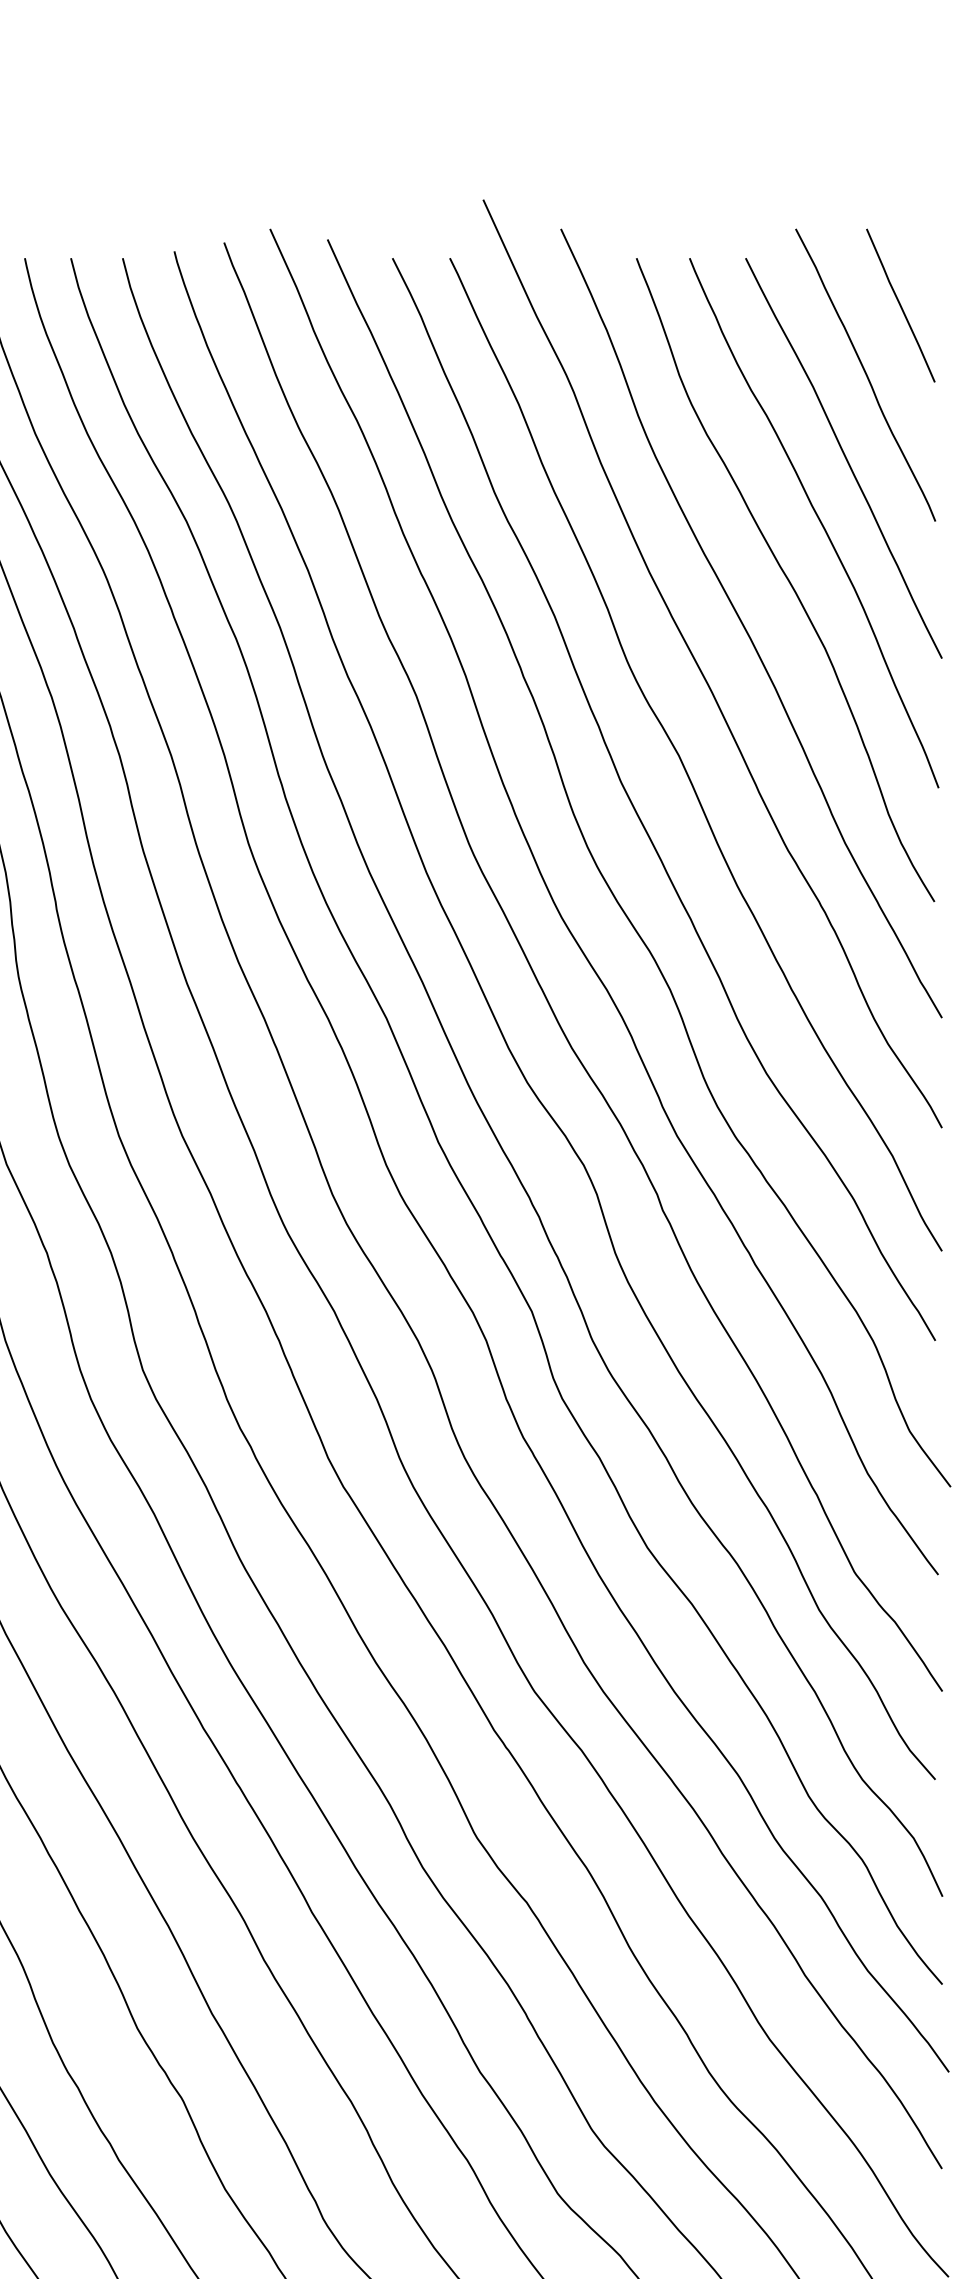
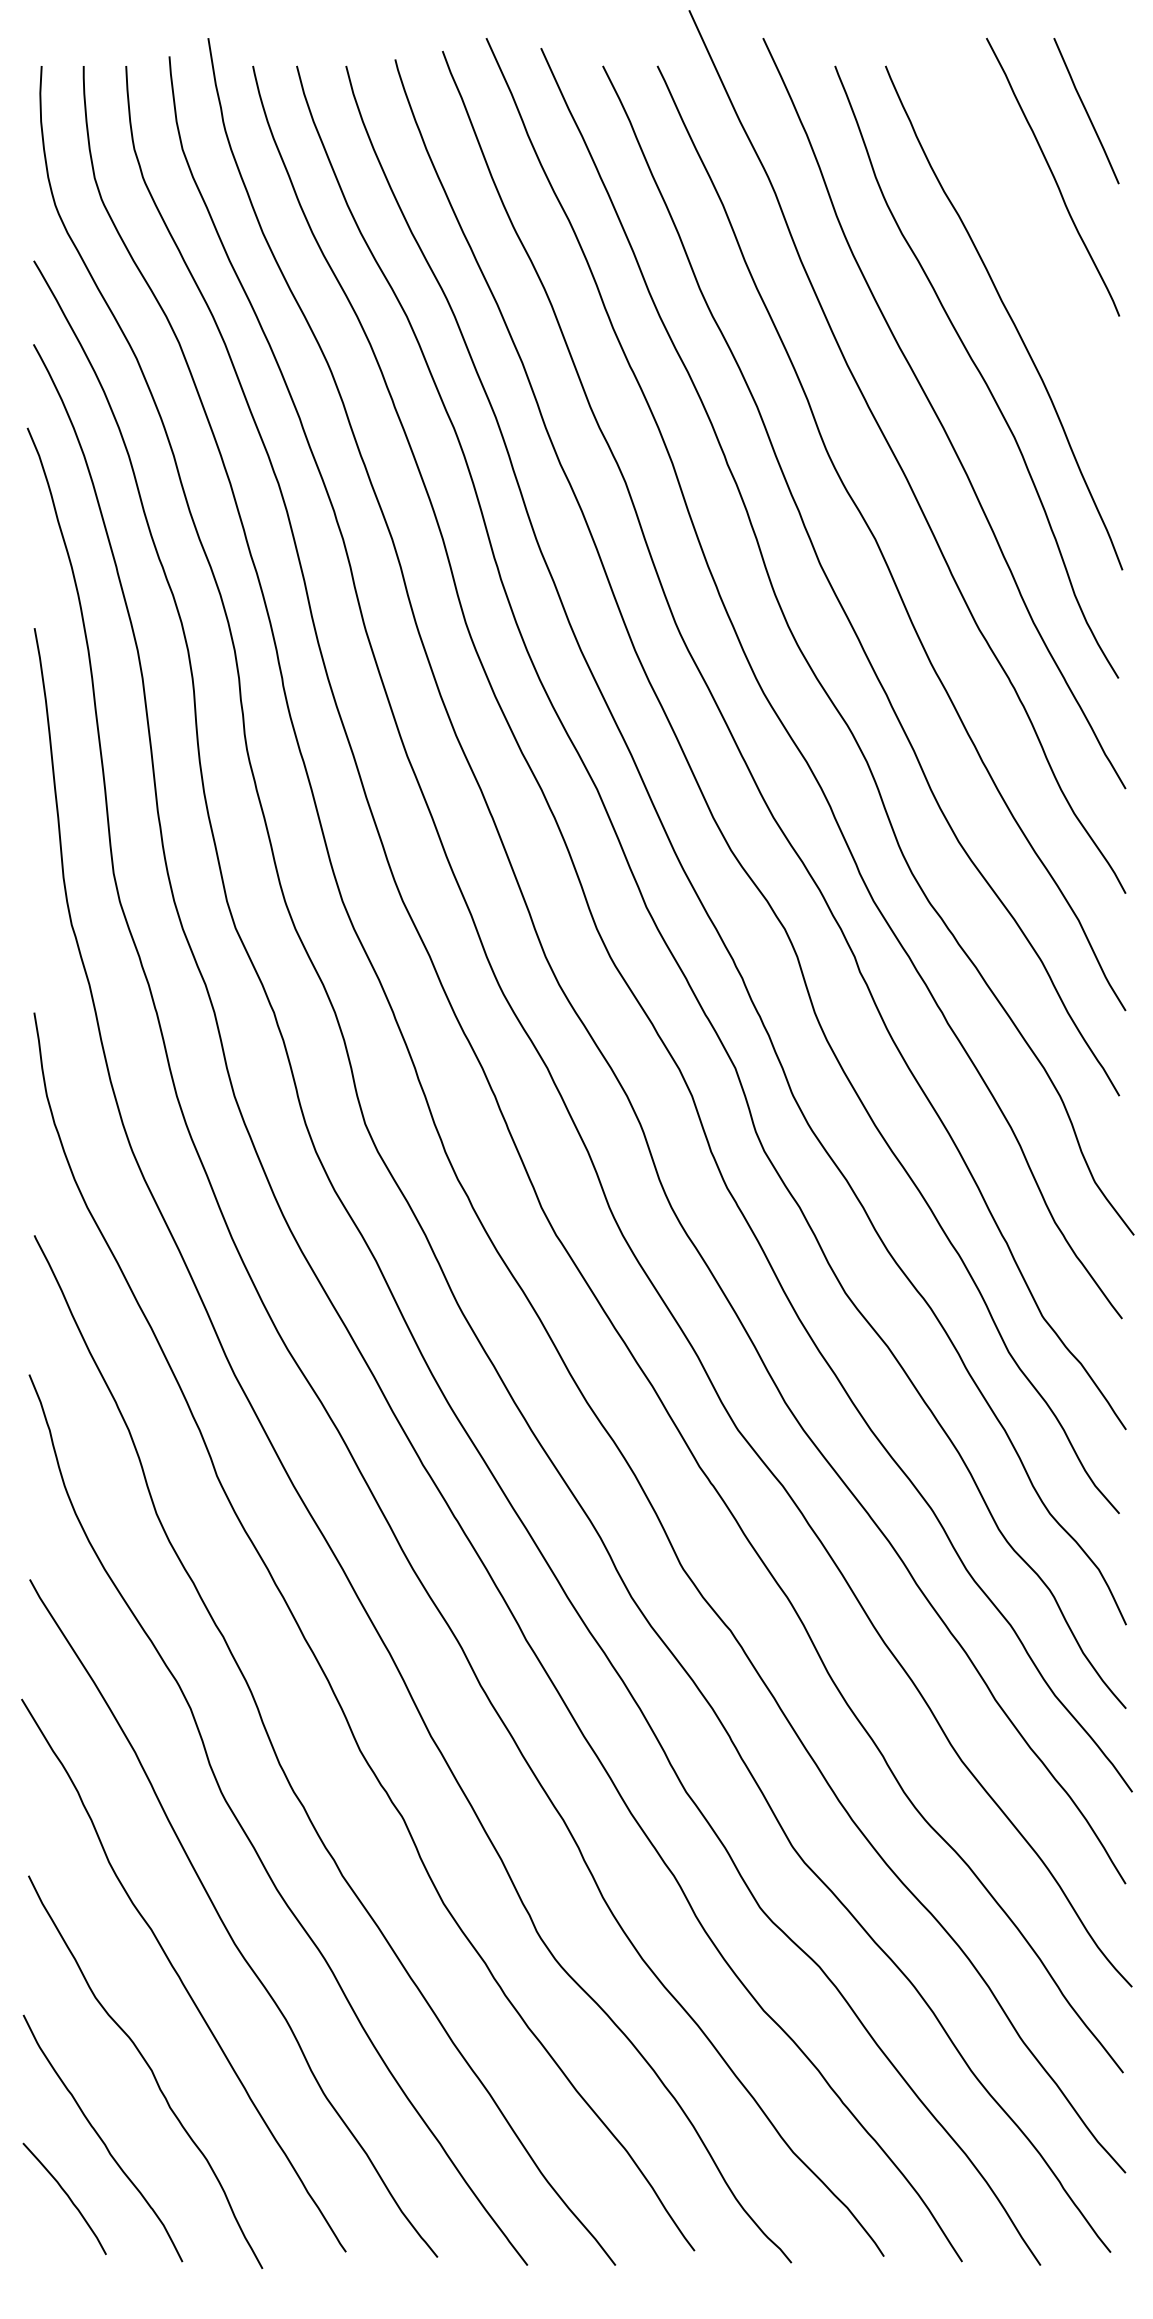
curve: (845, 458) -> (1033, 256), removed

